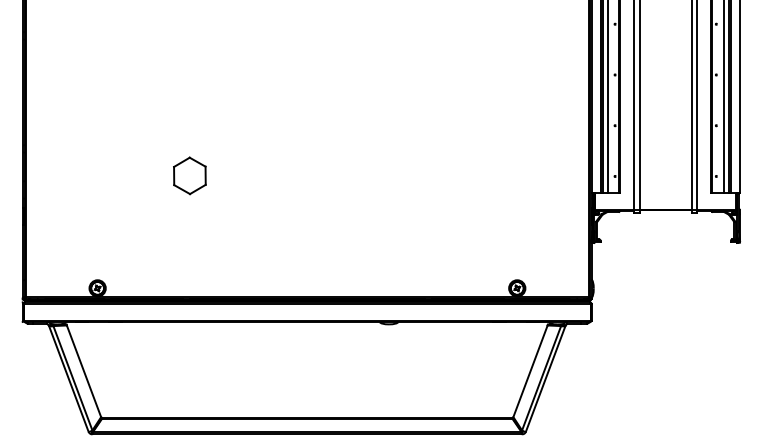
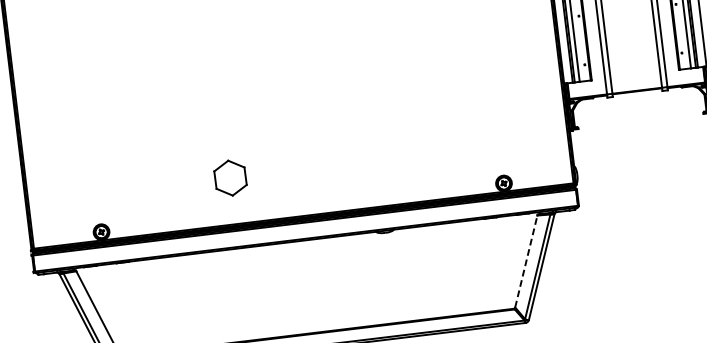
part: (189, 175) -> (230, 177), moved
line: (530, 371) -> (526, 261), solid -> dashed

